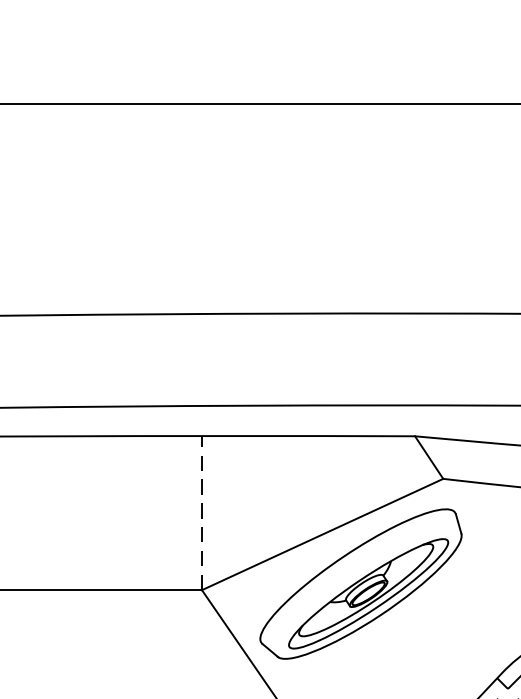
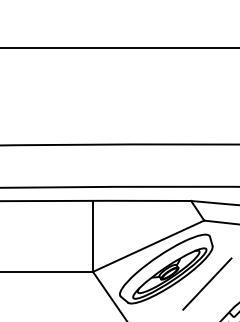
line: (202, 511) -> (93, 235), dashed -> solid
line: (450, 615) -> (207, 283), added

